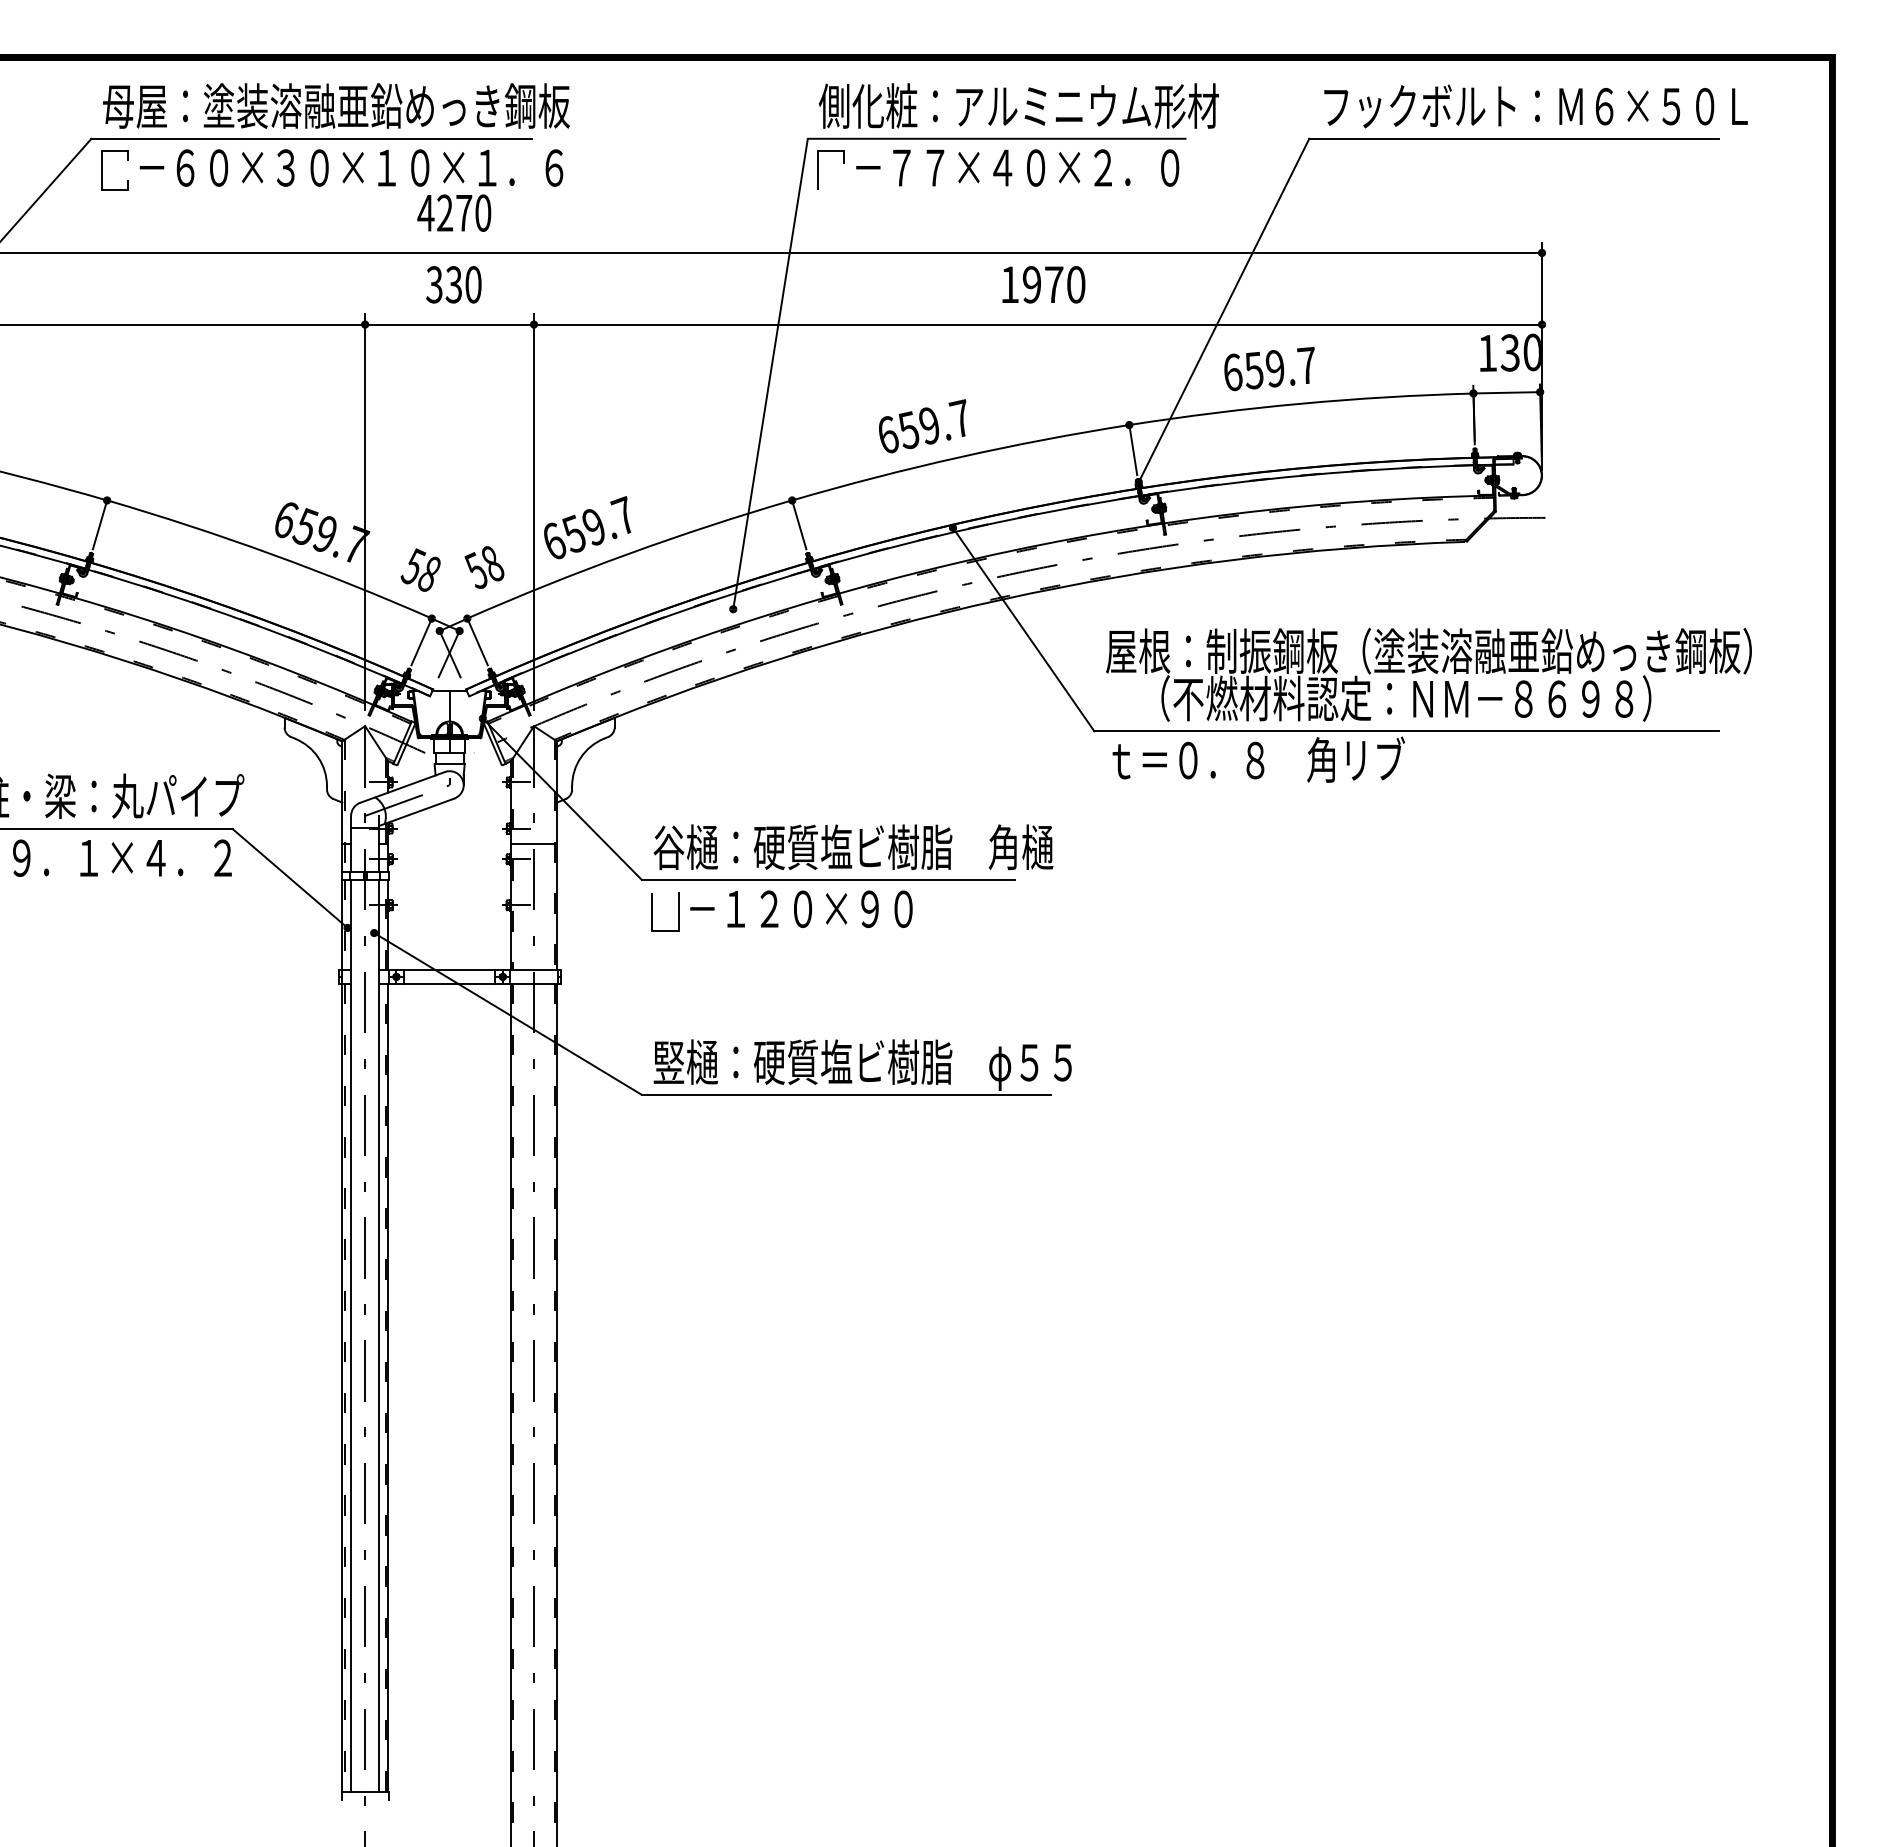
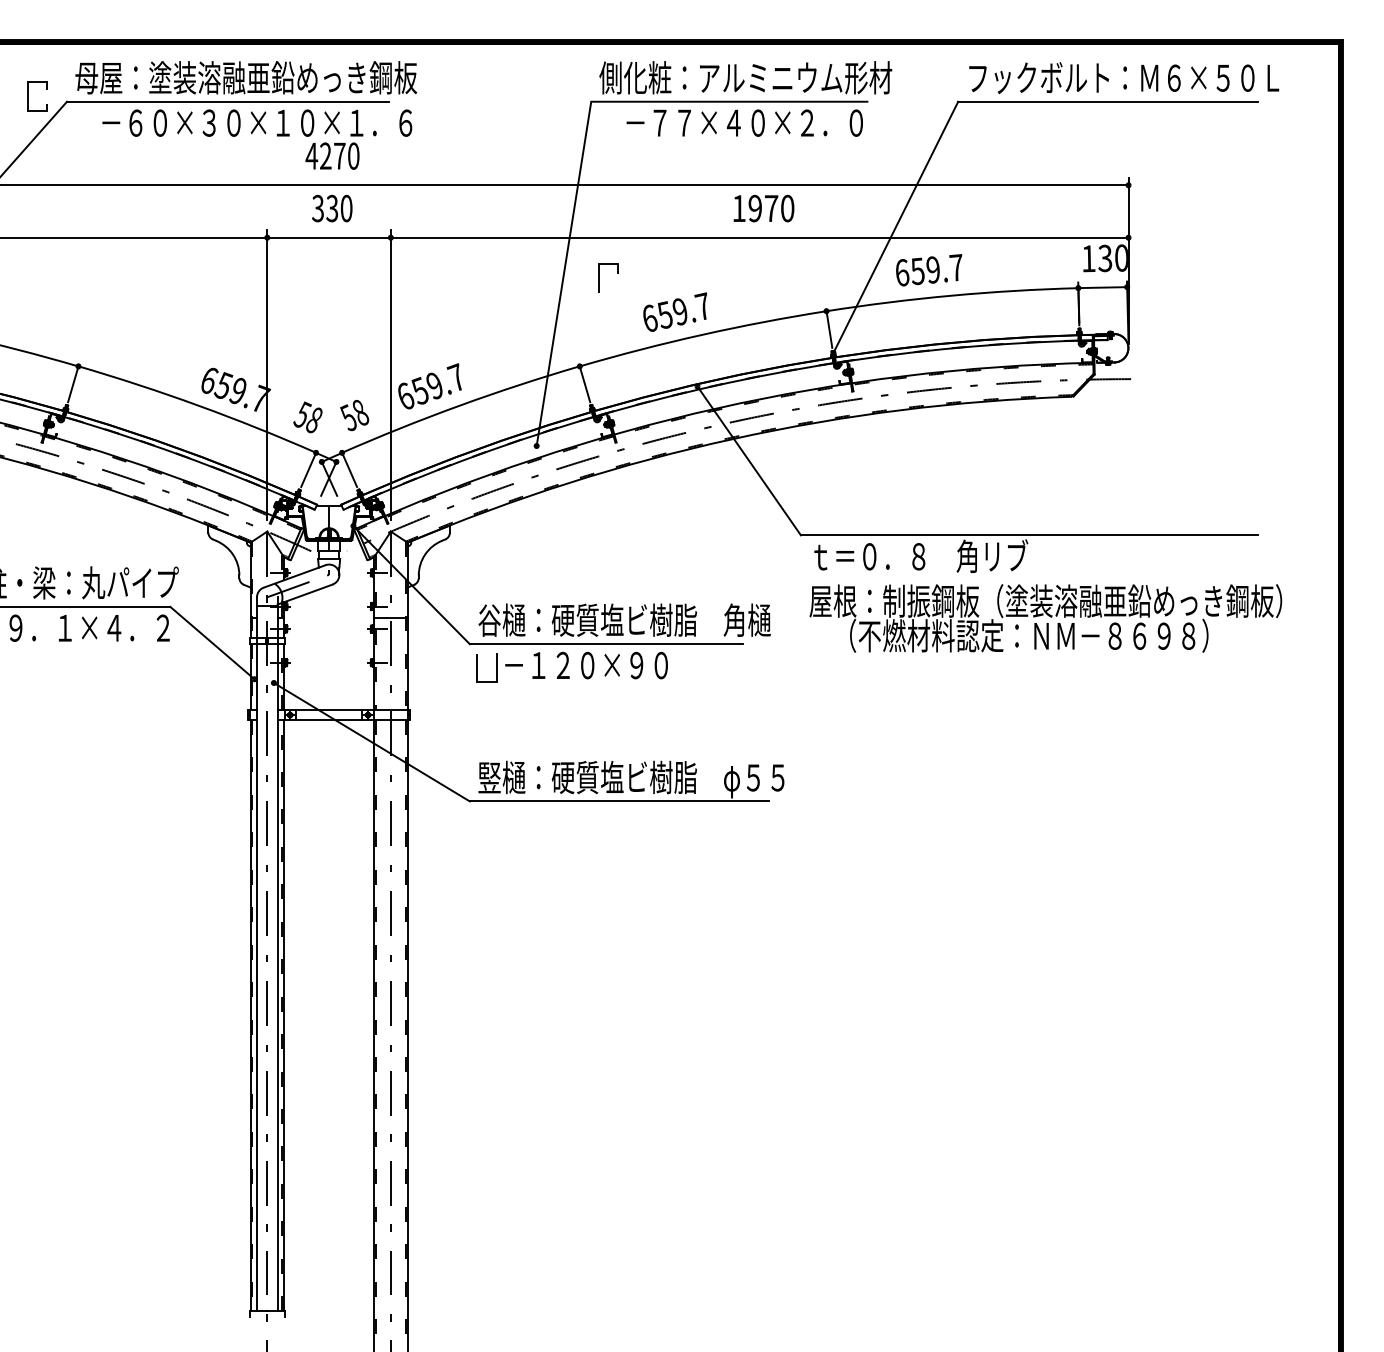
line: (818, 169) -> (599, 277), moved
part: (102, 170) -> (28, 96), moved
text: (1428, 674) -> (1045, 618), moved

